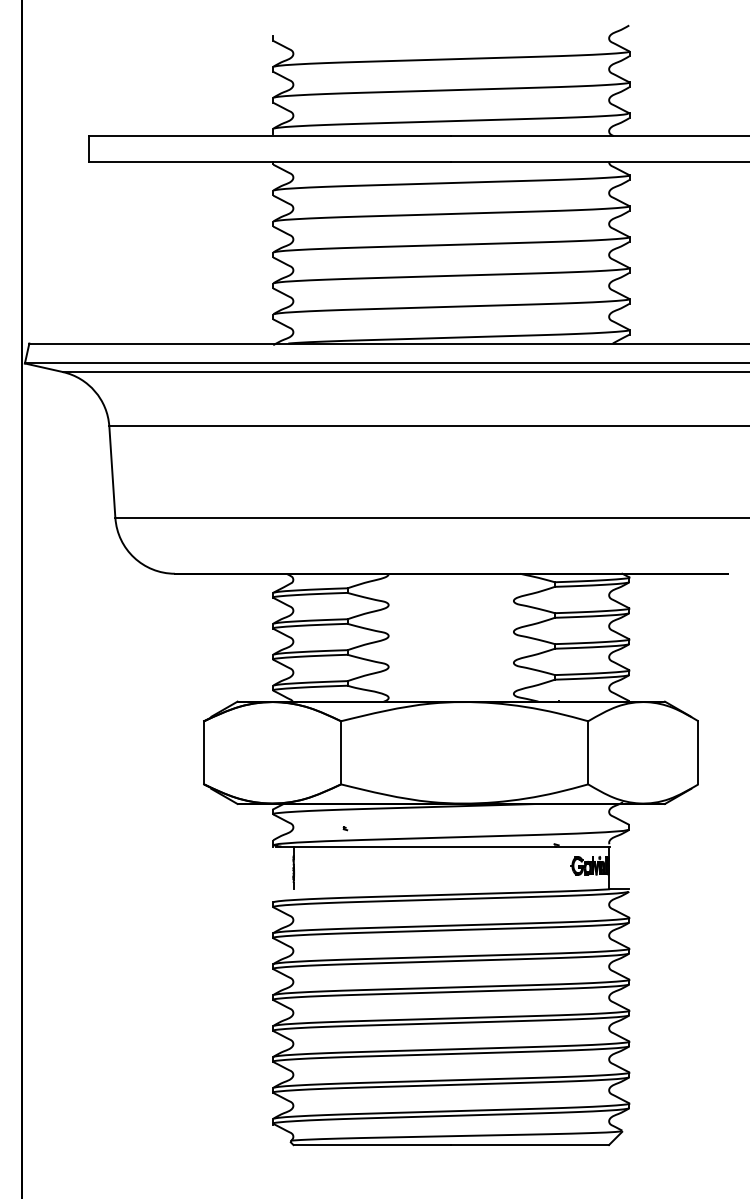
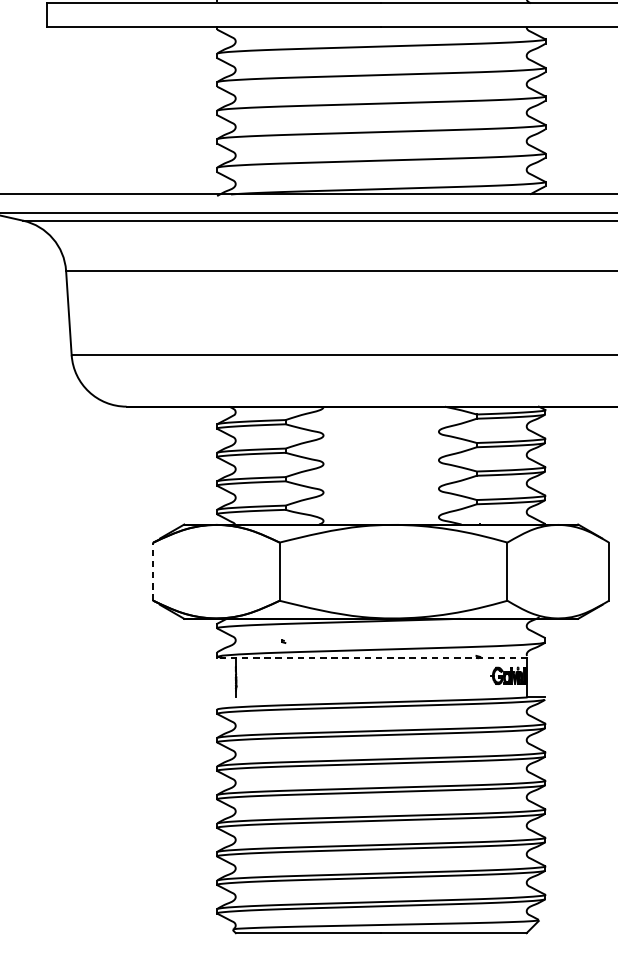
line: (204, 752) -> (153, 571), solid -> dashed
line: (443, 846) -> (374, 658), solid -> dashed

